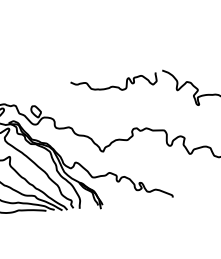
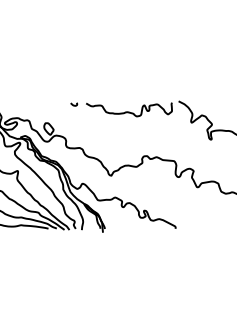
curve: (59, 84) -> (74, 104), added

